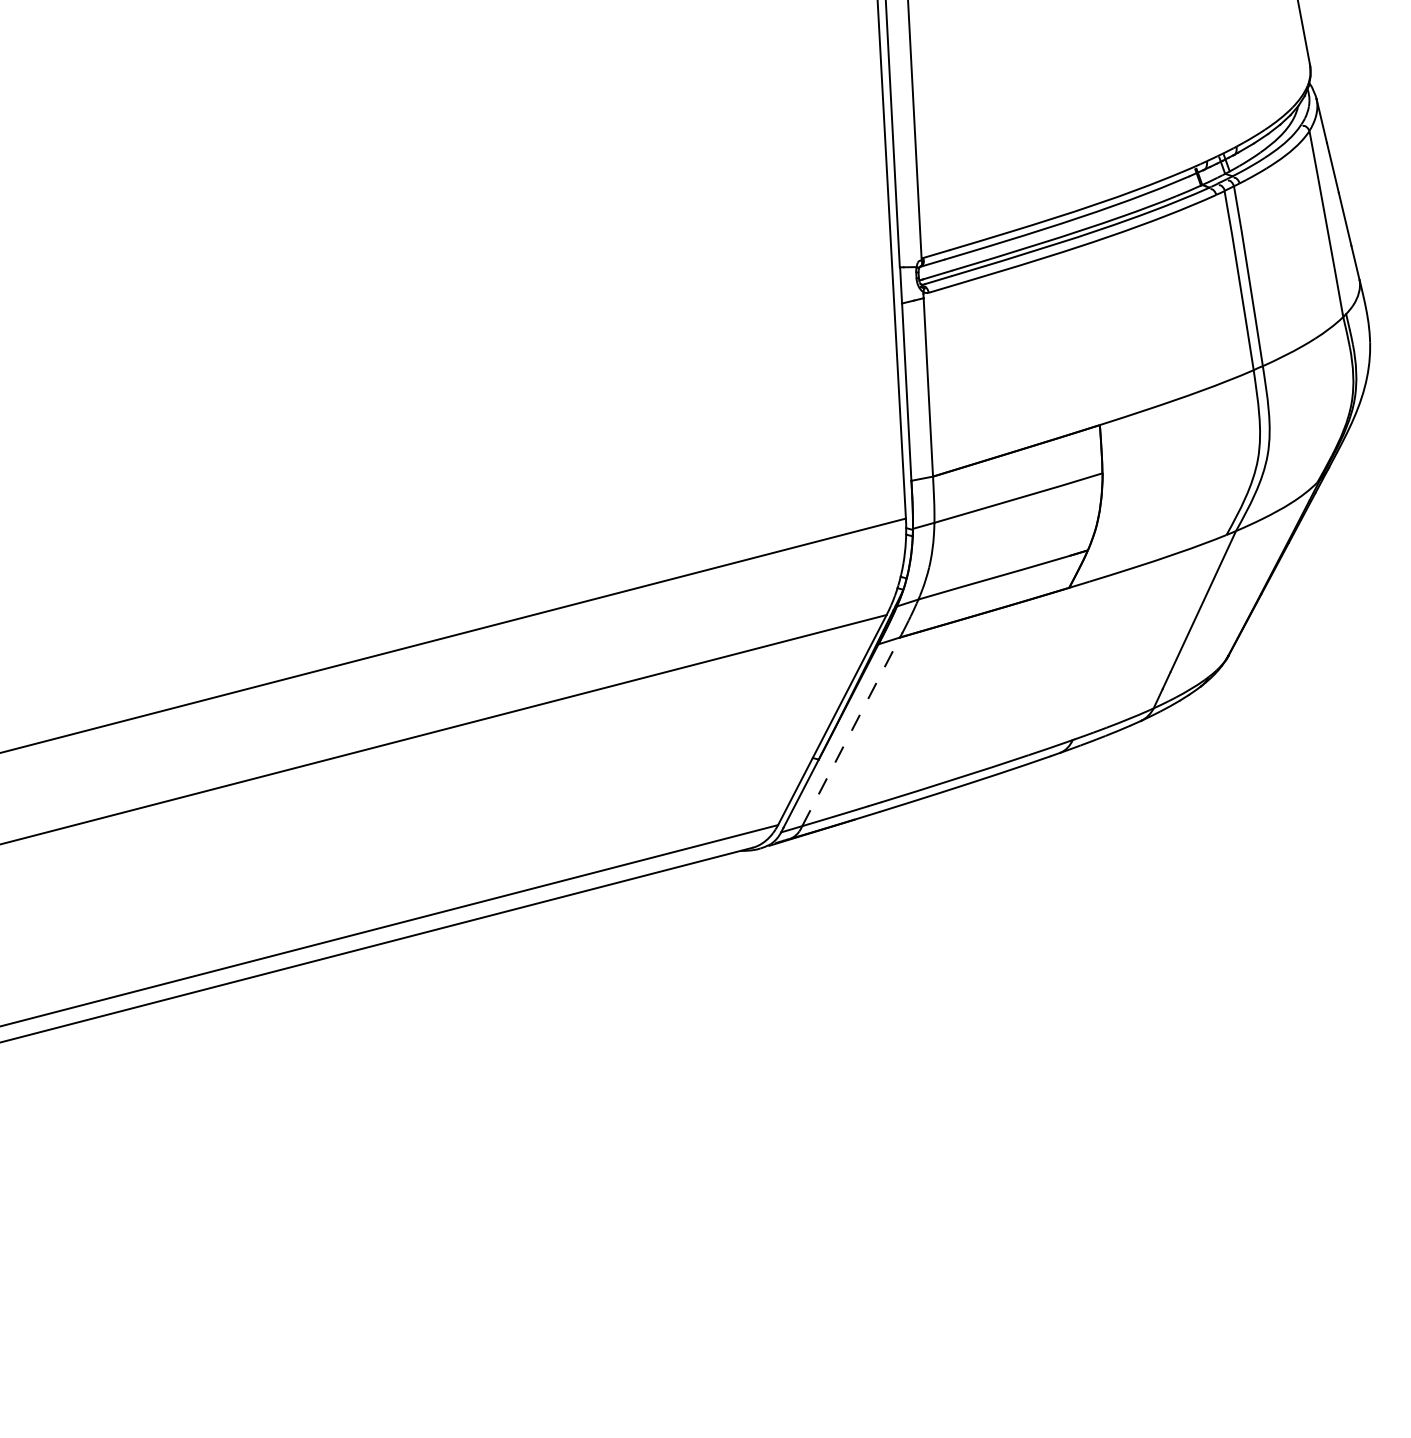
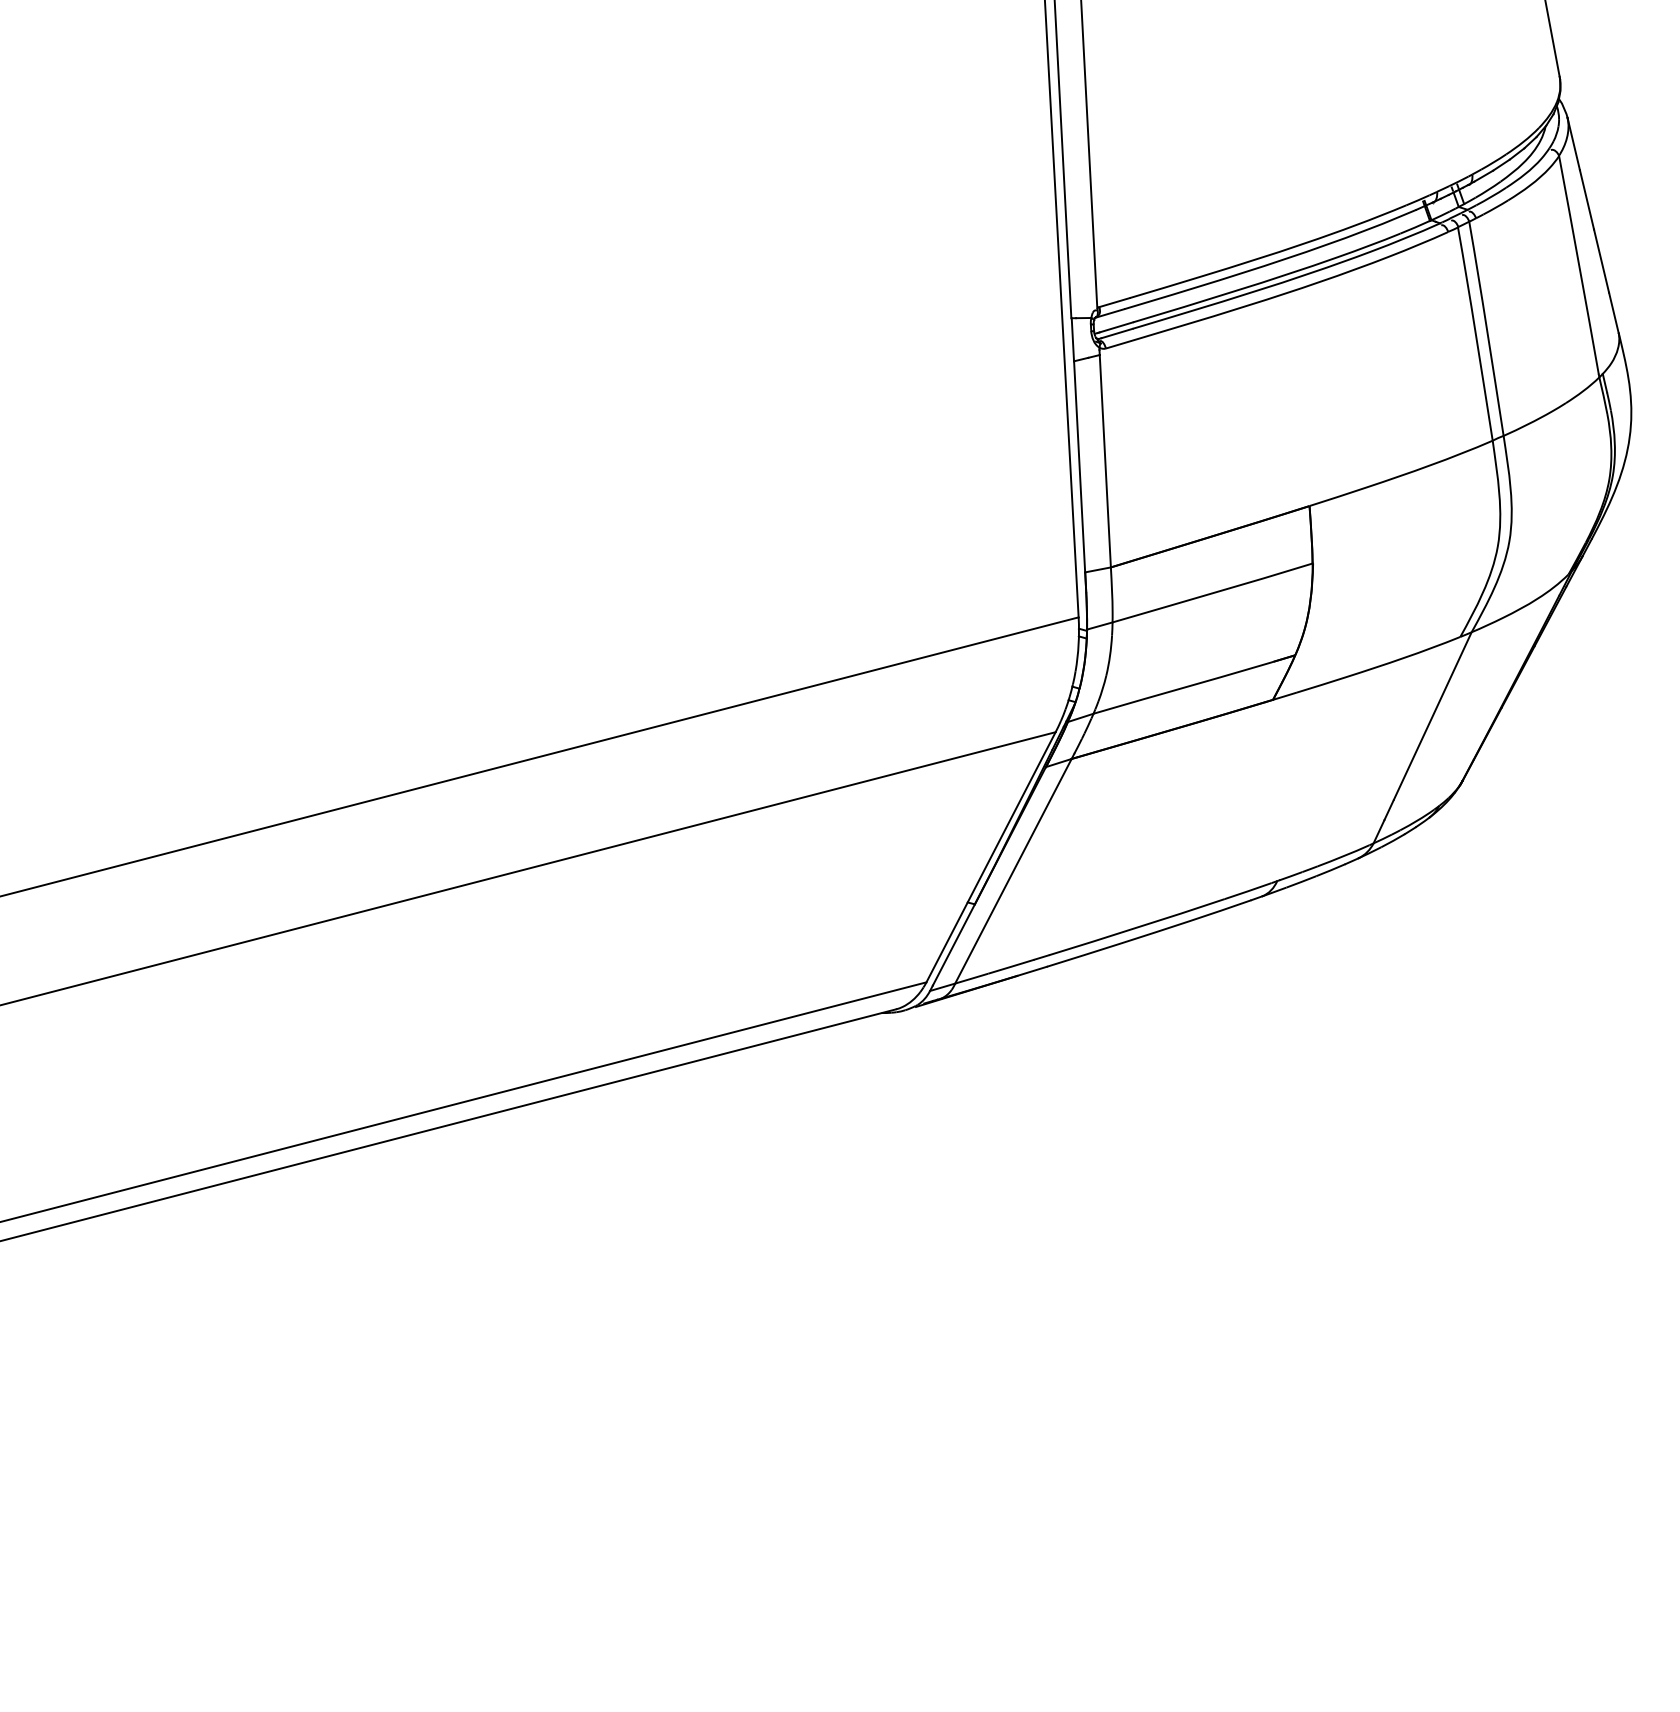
line: (851, 732) -> (1013, 871), dashed -> solid

